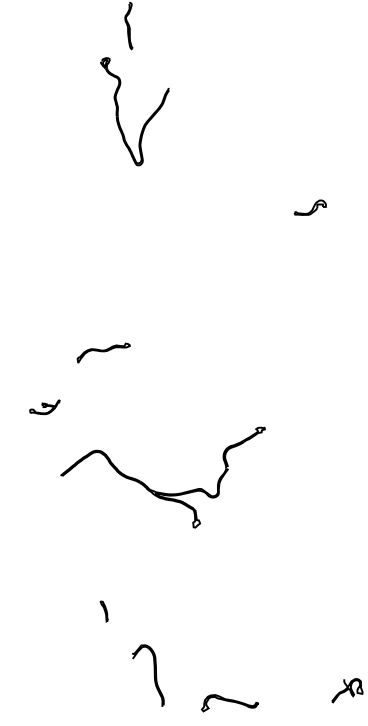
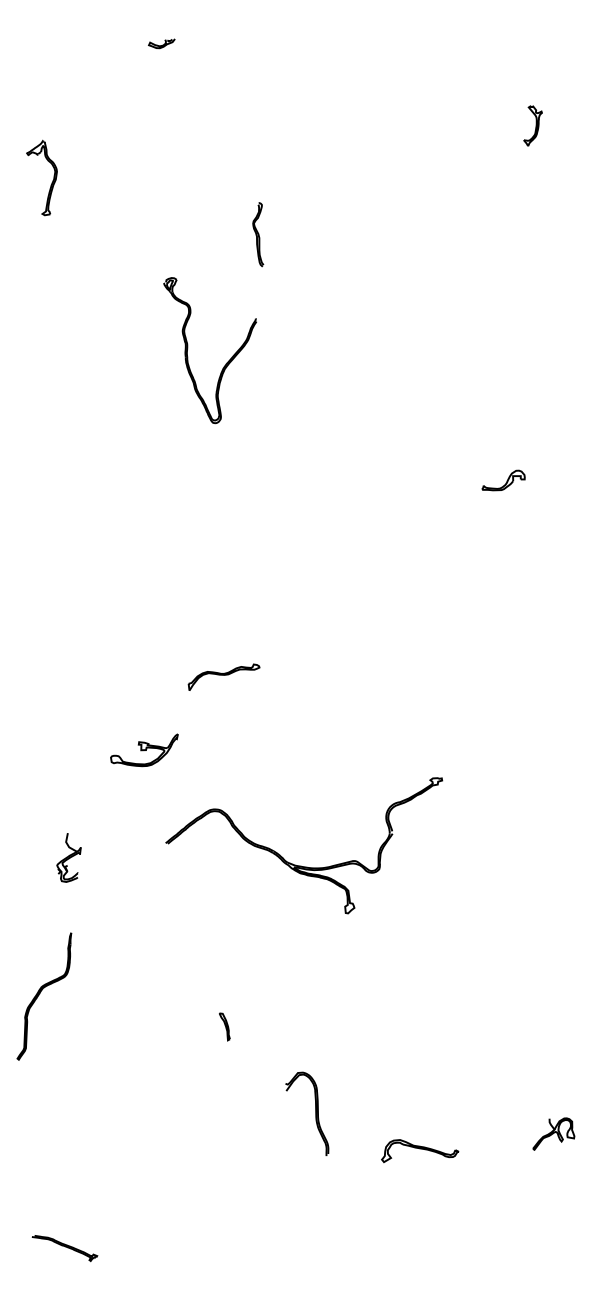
part: (146, 121) -> (225, 363), moved
part: (44, 407) -> (144, 750), size x1.67
part: (154, 675) -> (315, 1113), moved
part: (230, 703) -> (420, 1151), moved

